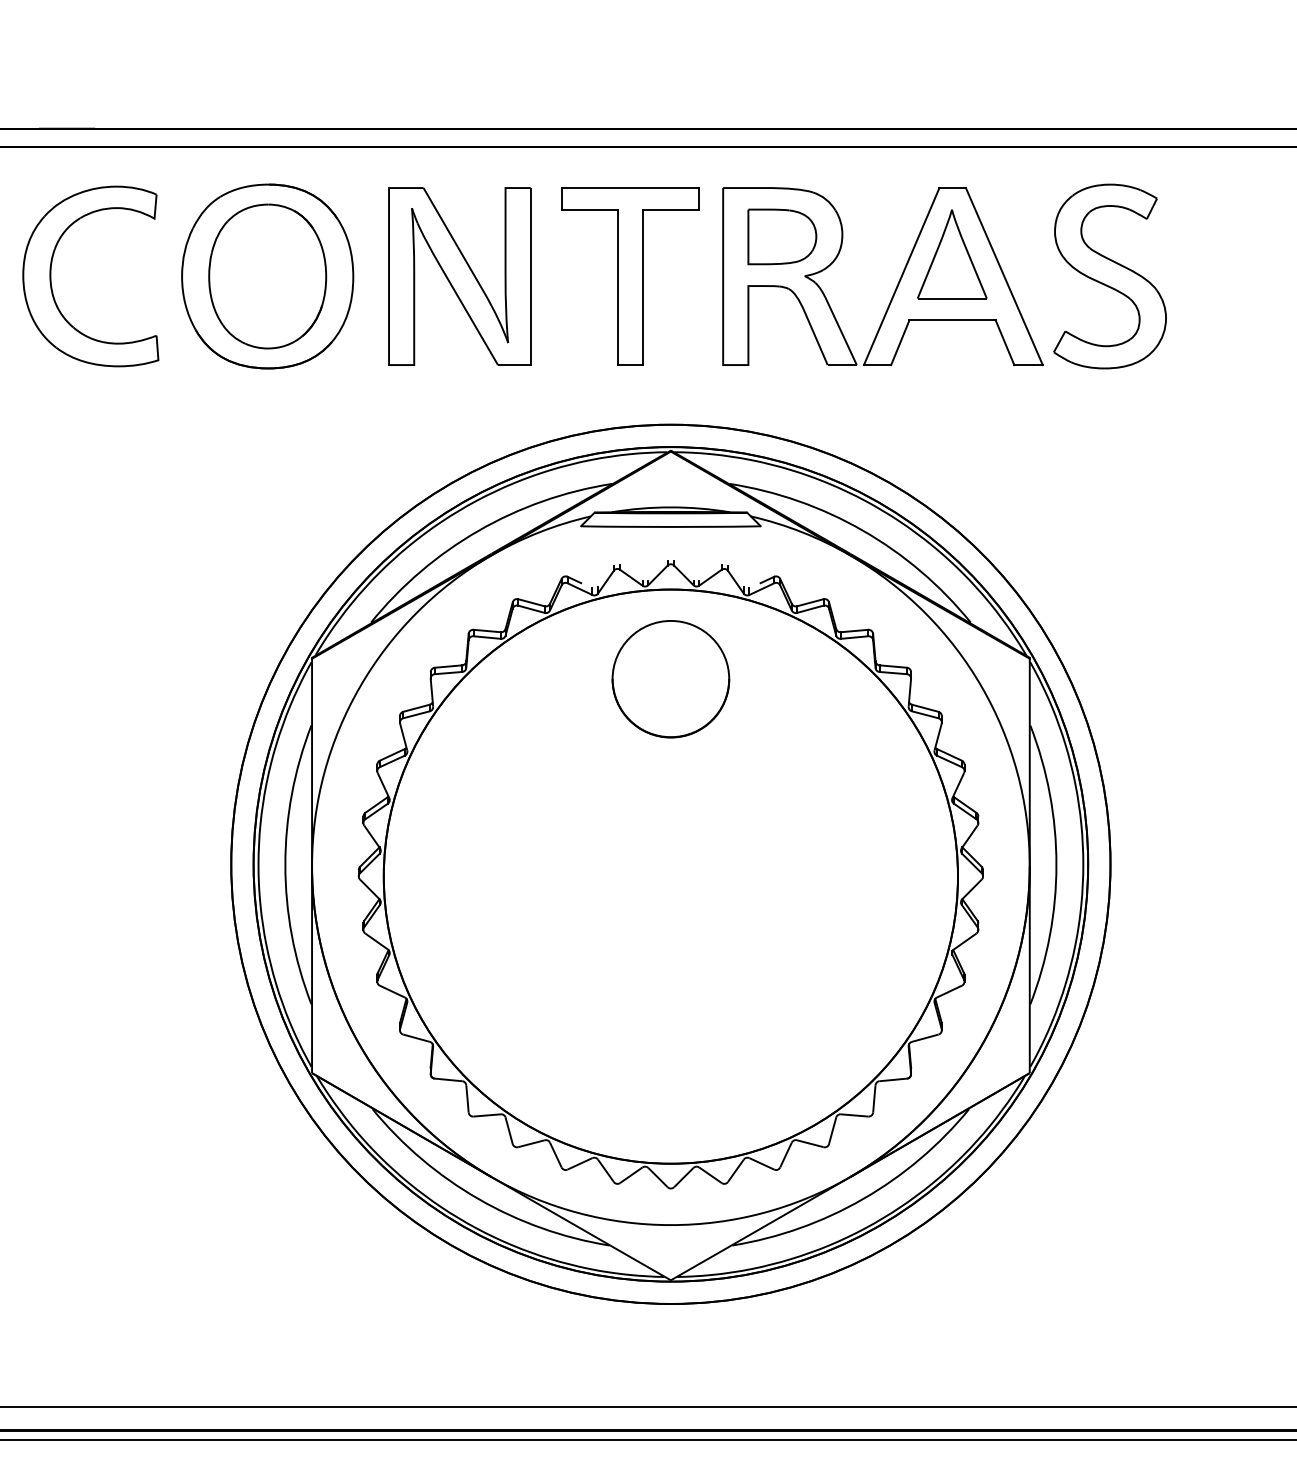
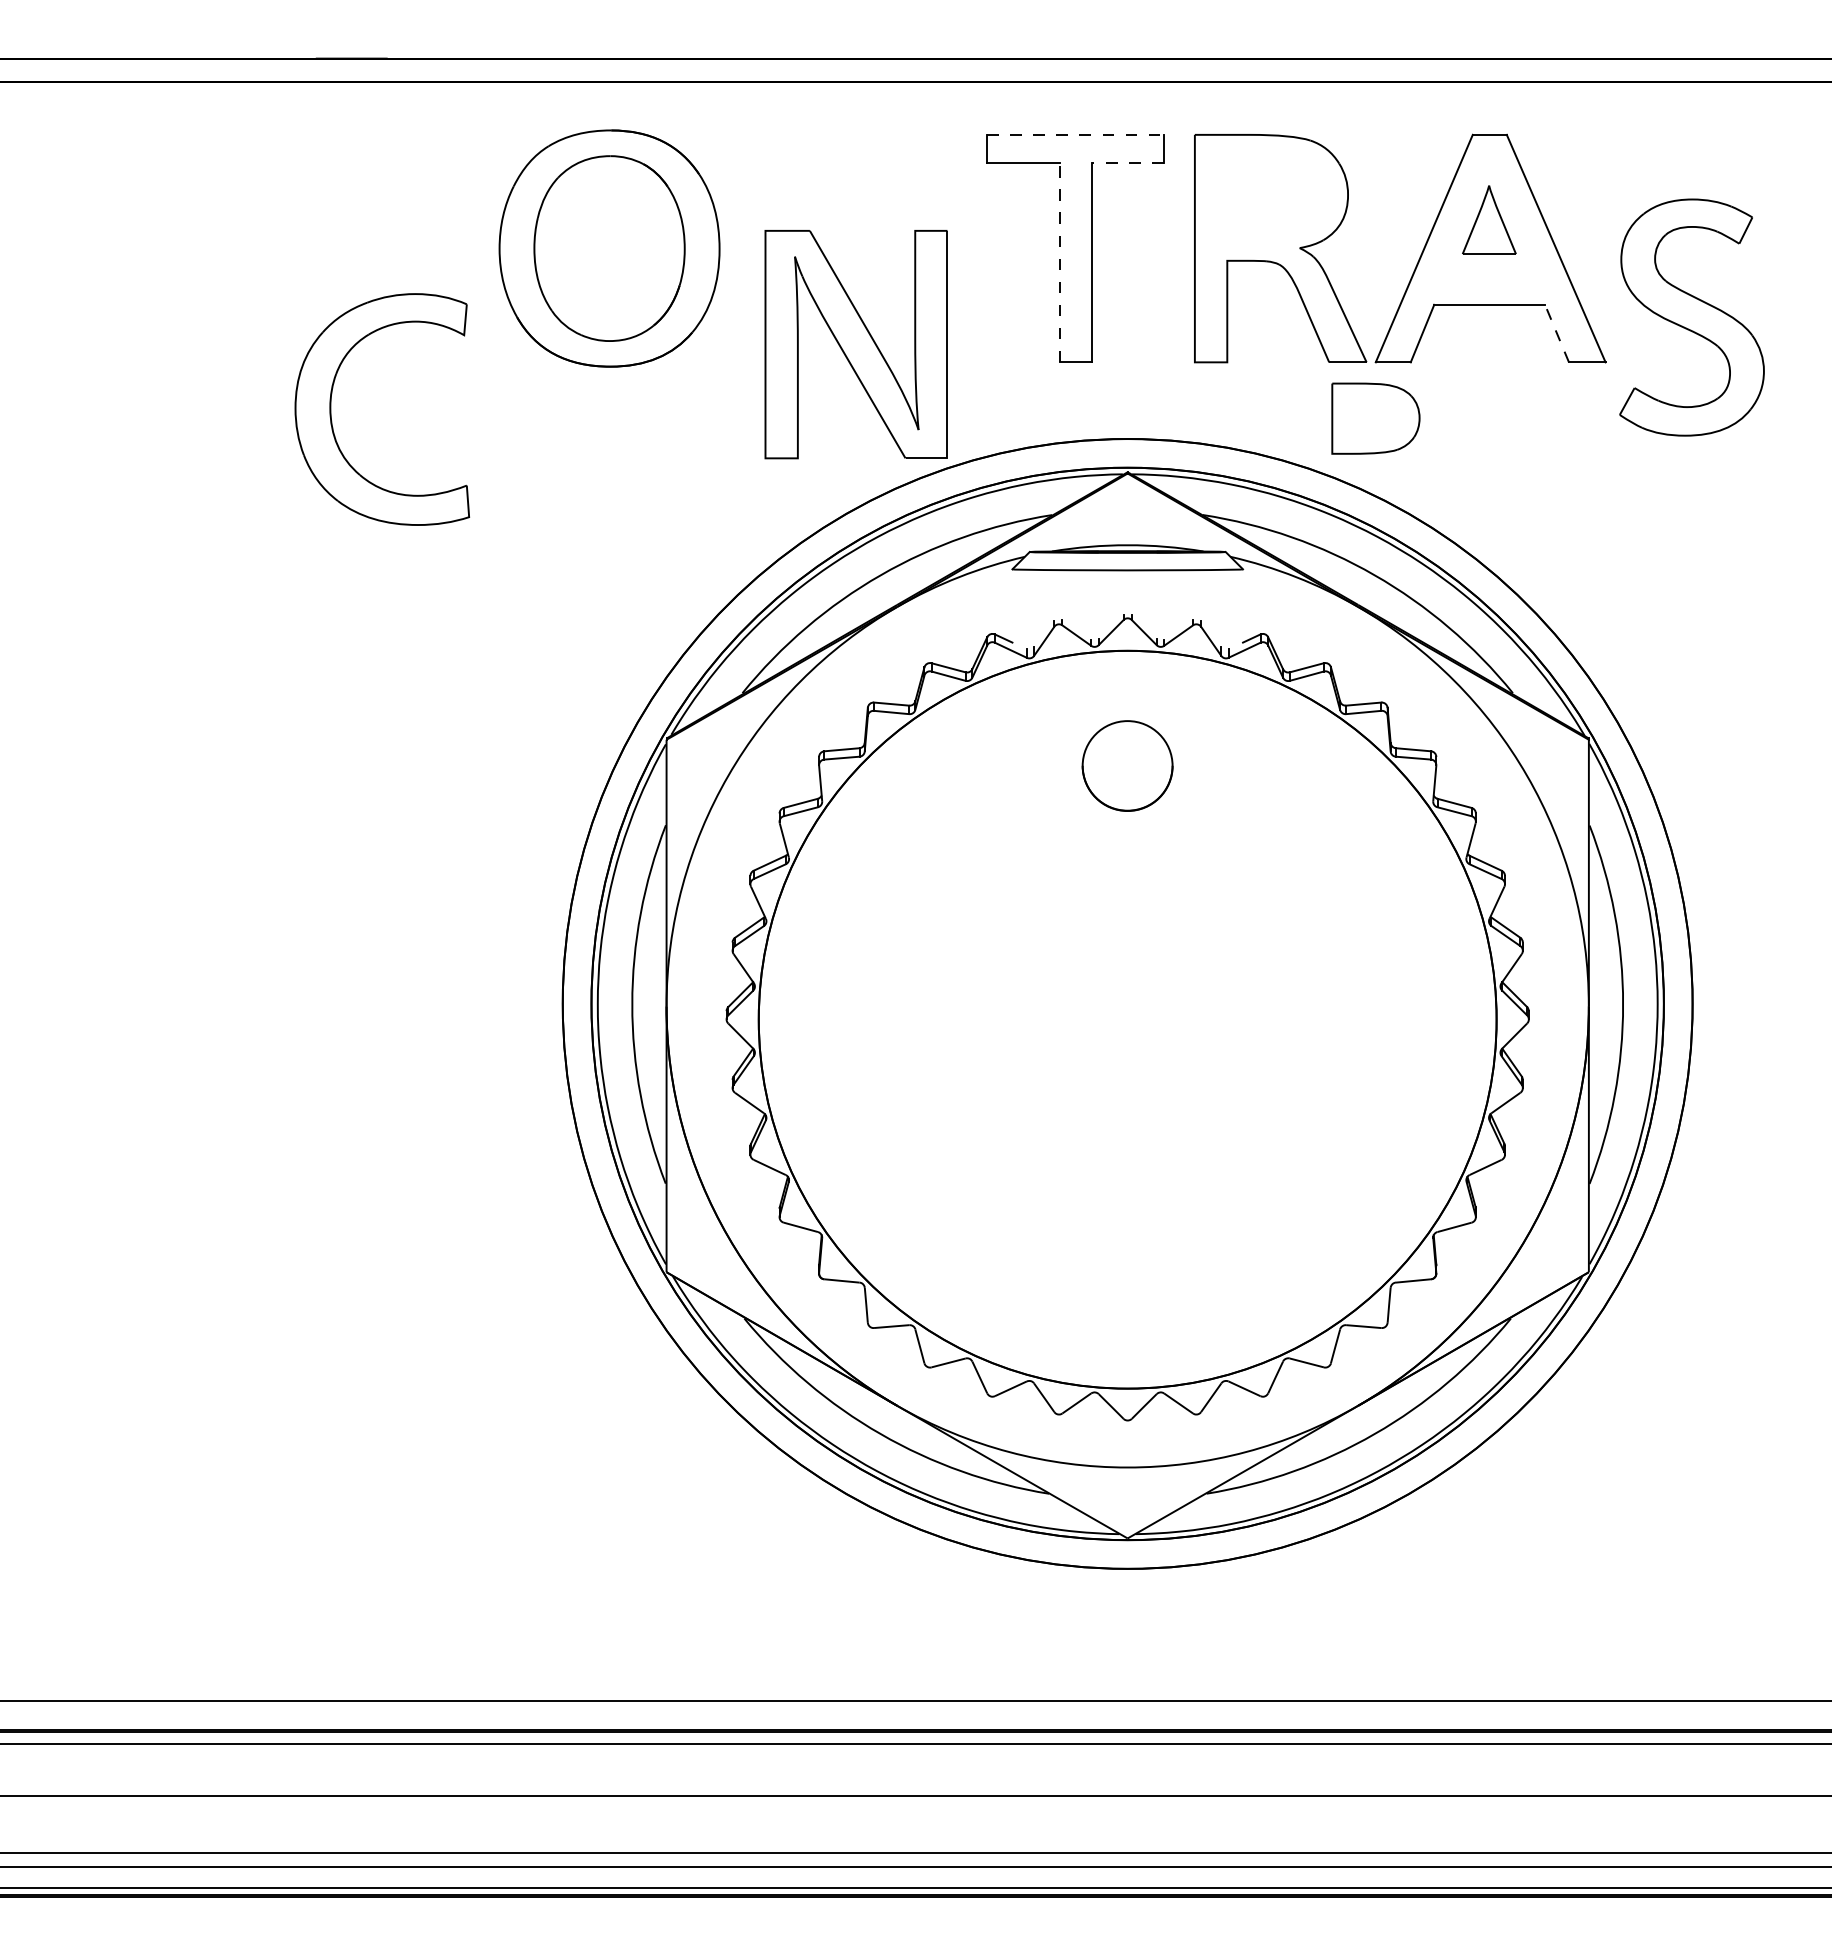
line: (630, 187) -> (1075, 134), solid -> dashed
line: (671, 209) -> (1128, 162), solid -> dashed
part: (782, 236) -> (1375, 418), moved
part: (952, 253) -> (1489, 219), size x0.6
part: (51, 276) -> (331, 409), moved
part: (459, 276) -> (855, 344), moved
part: (1109, 276) -> (1691, 317), moved
line: (618, 287) -> (1060, 262), solid -> dashed
line: (1004, 342) -> (1556, 333), solid -> dashed
part: (670, 678) -> (1127, 765), size x0.6

